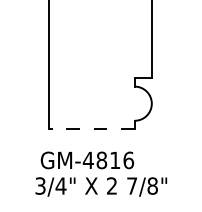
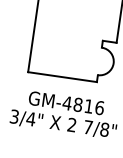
line: (92, 129) -> (62, 77), dashed -> solid
text: (87, 160) -> (66, 103), moved

